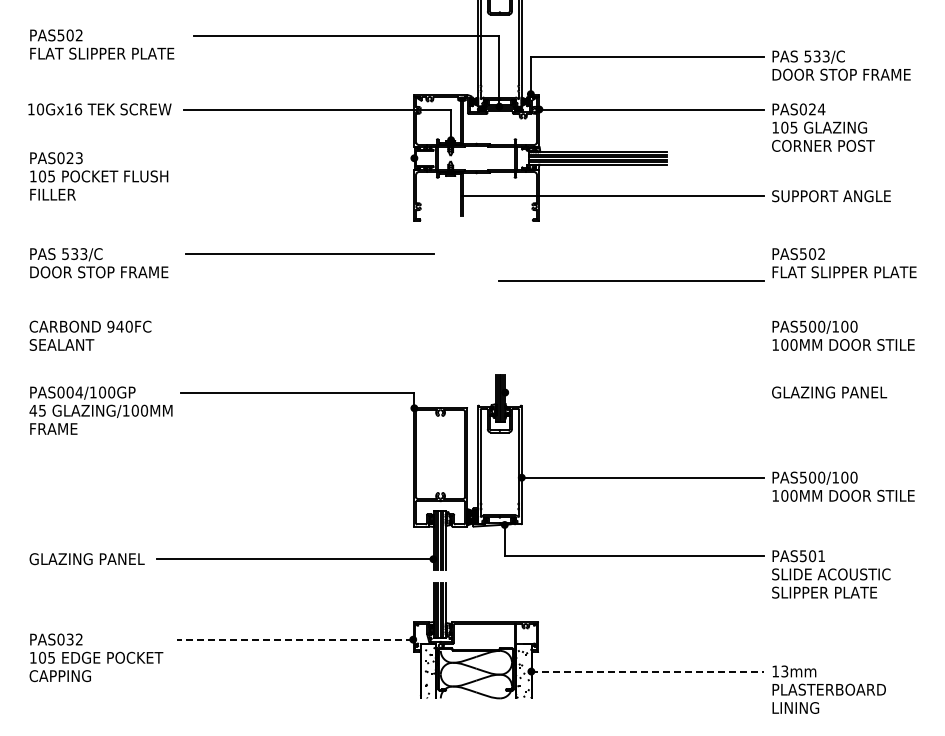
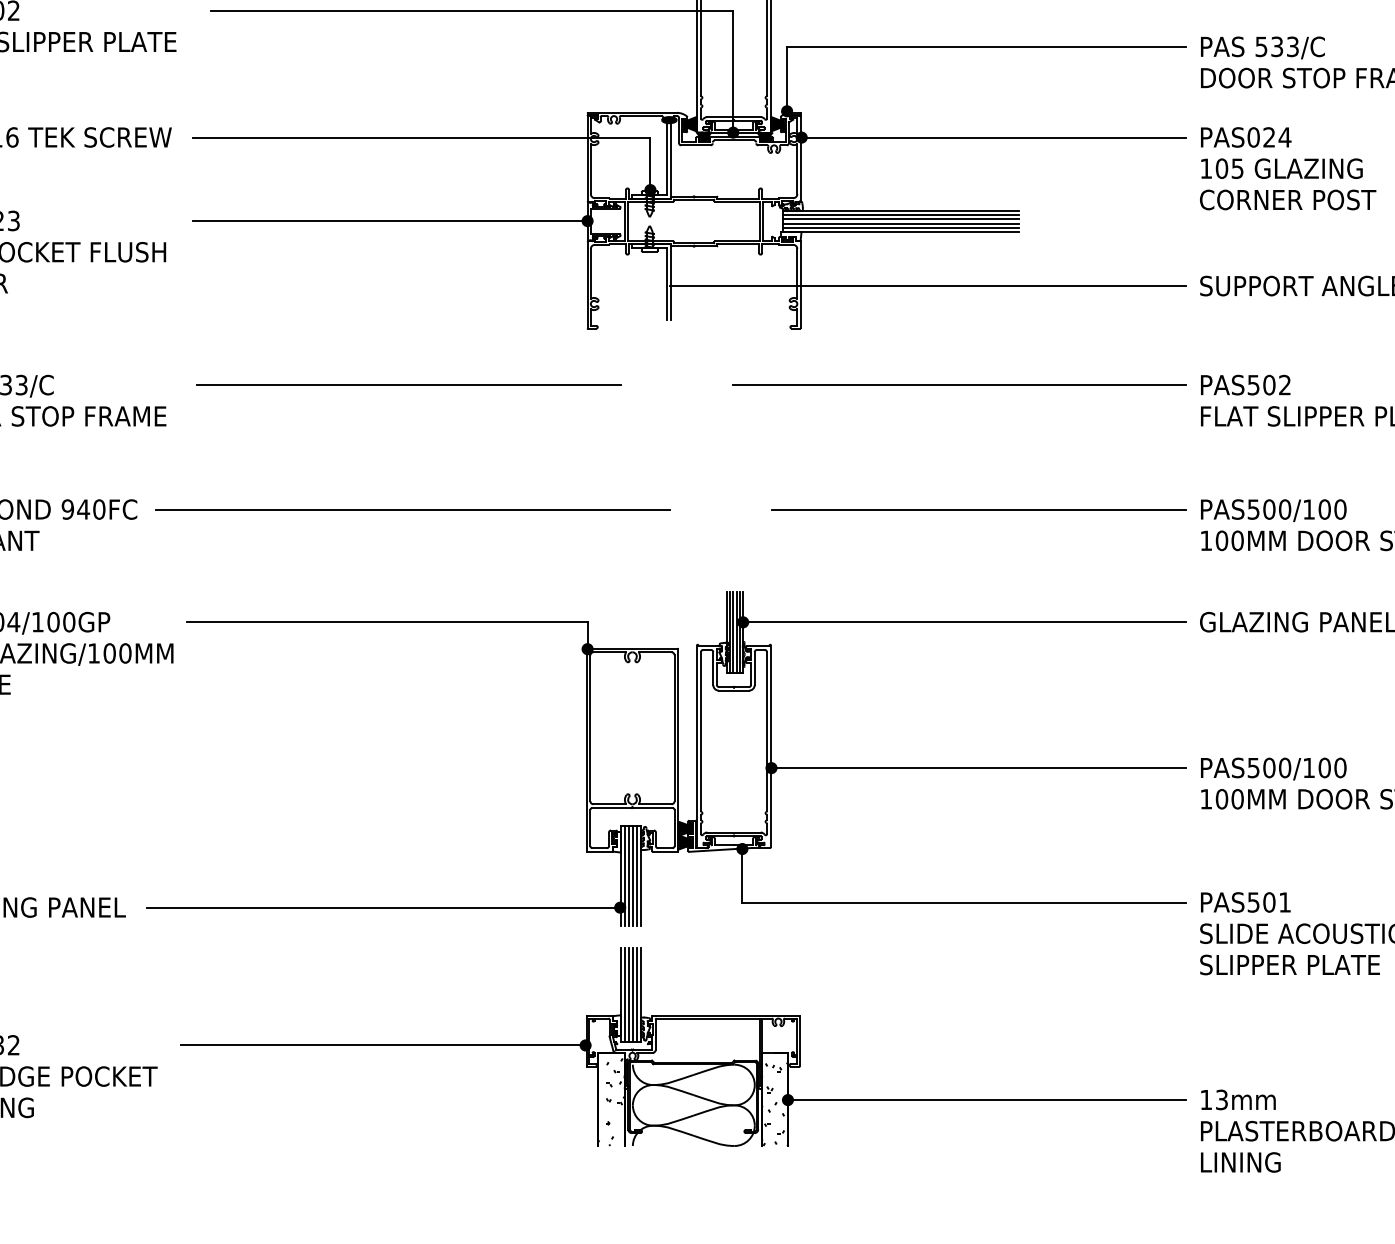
line: (299, 158) -> (390, 221), added
line: (631, 280) -> (959, 384), moved
line: (312, 326) -> (413, 509), added
line: (642, 326) -> (978, 509), added
line: (634, 392) -> (964, 622), added
line: (294, 639) -> (382, 1045), dashed -> solid
line: (648, 671) -> (988, 1099), dashed -> solid

